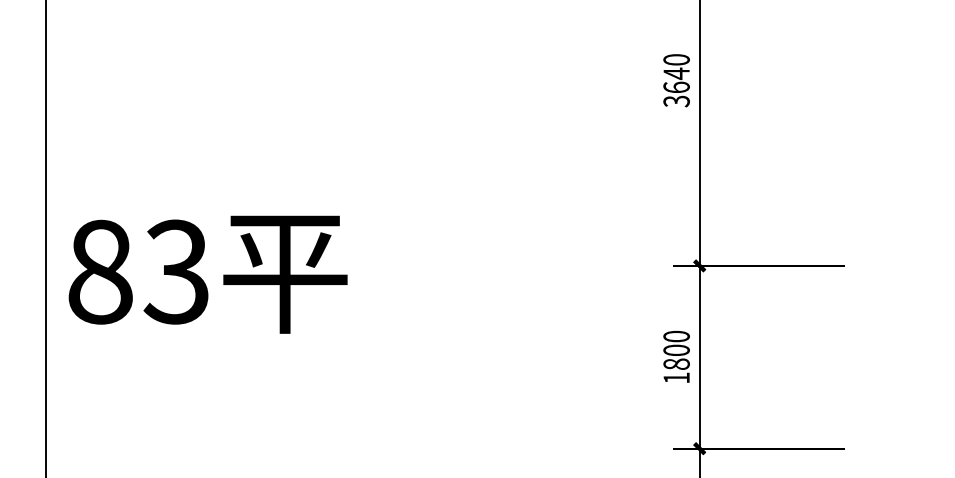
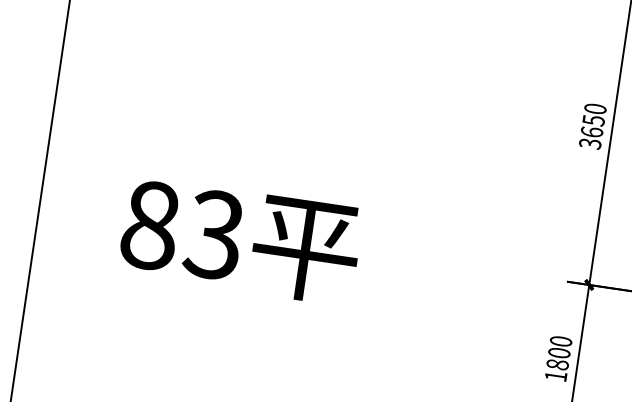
text: (676, 73) -> (593, 120), 3640 -> 3650
text: (207, 274) -> (240, 240), moved

